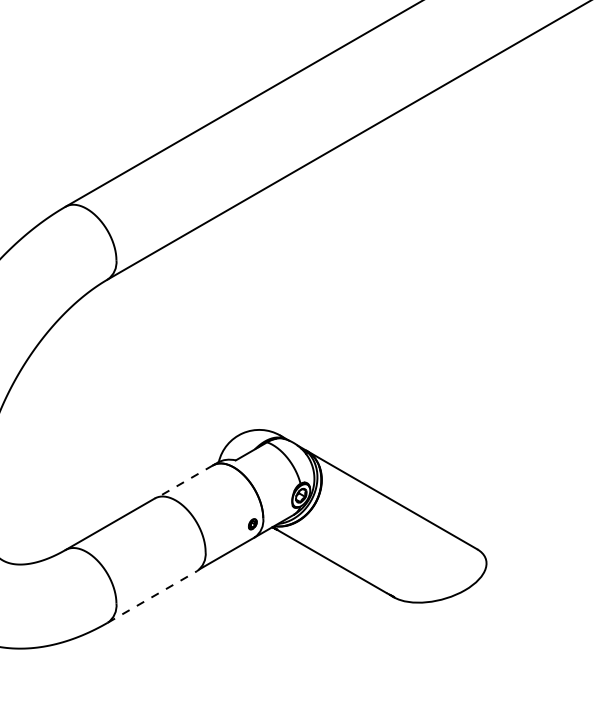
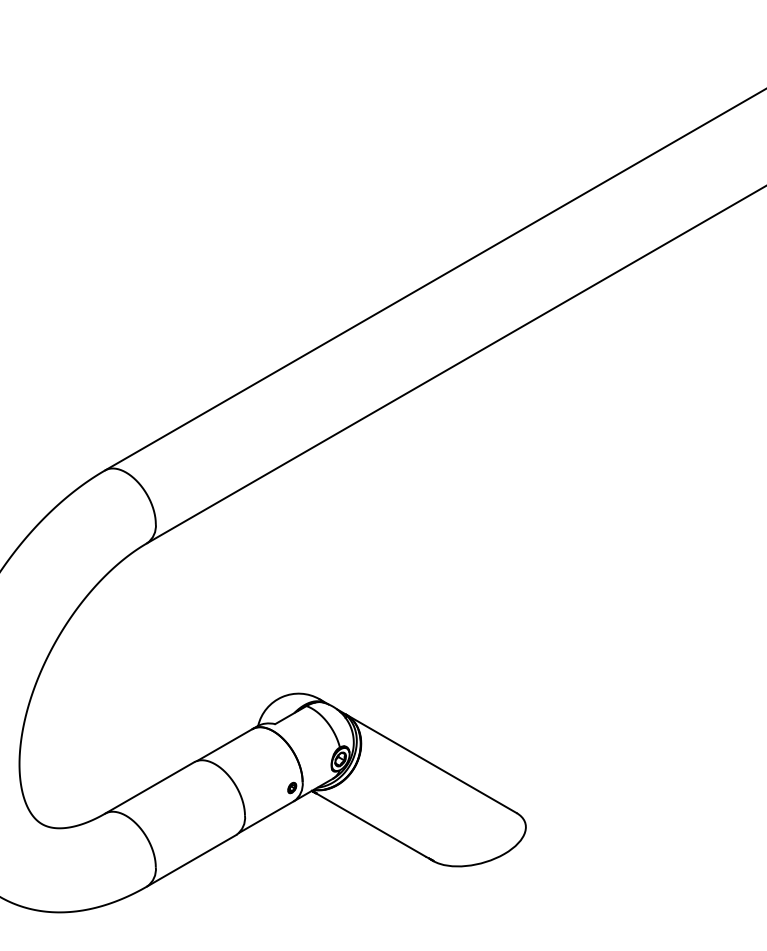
line: (185, 481) -> (224, 745), dashed -> solid
line: (153, 596) -> (192, 860), dashed -> solid

